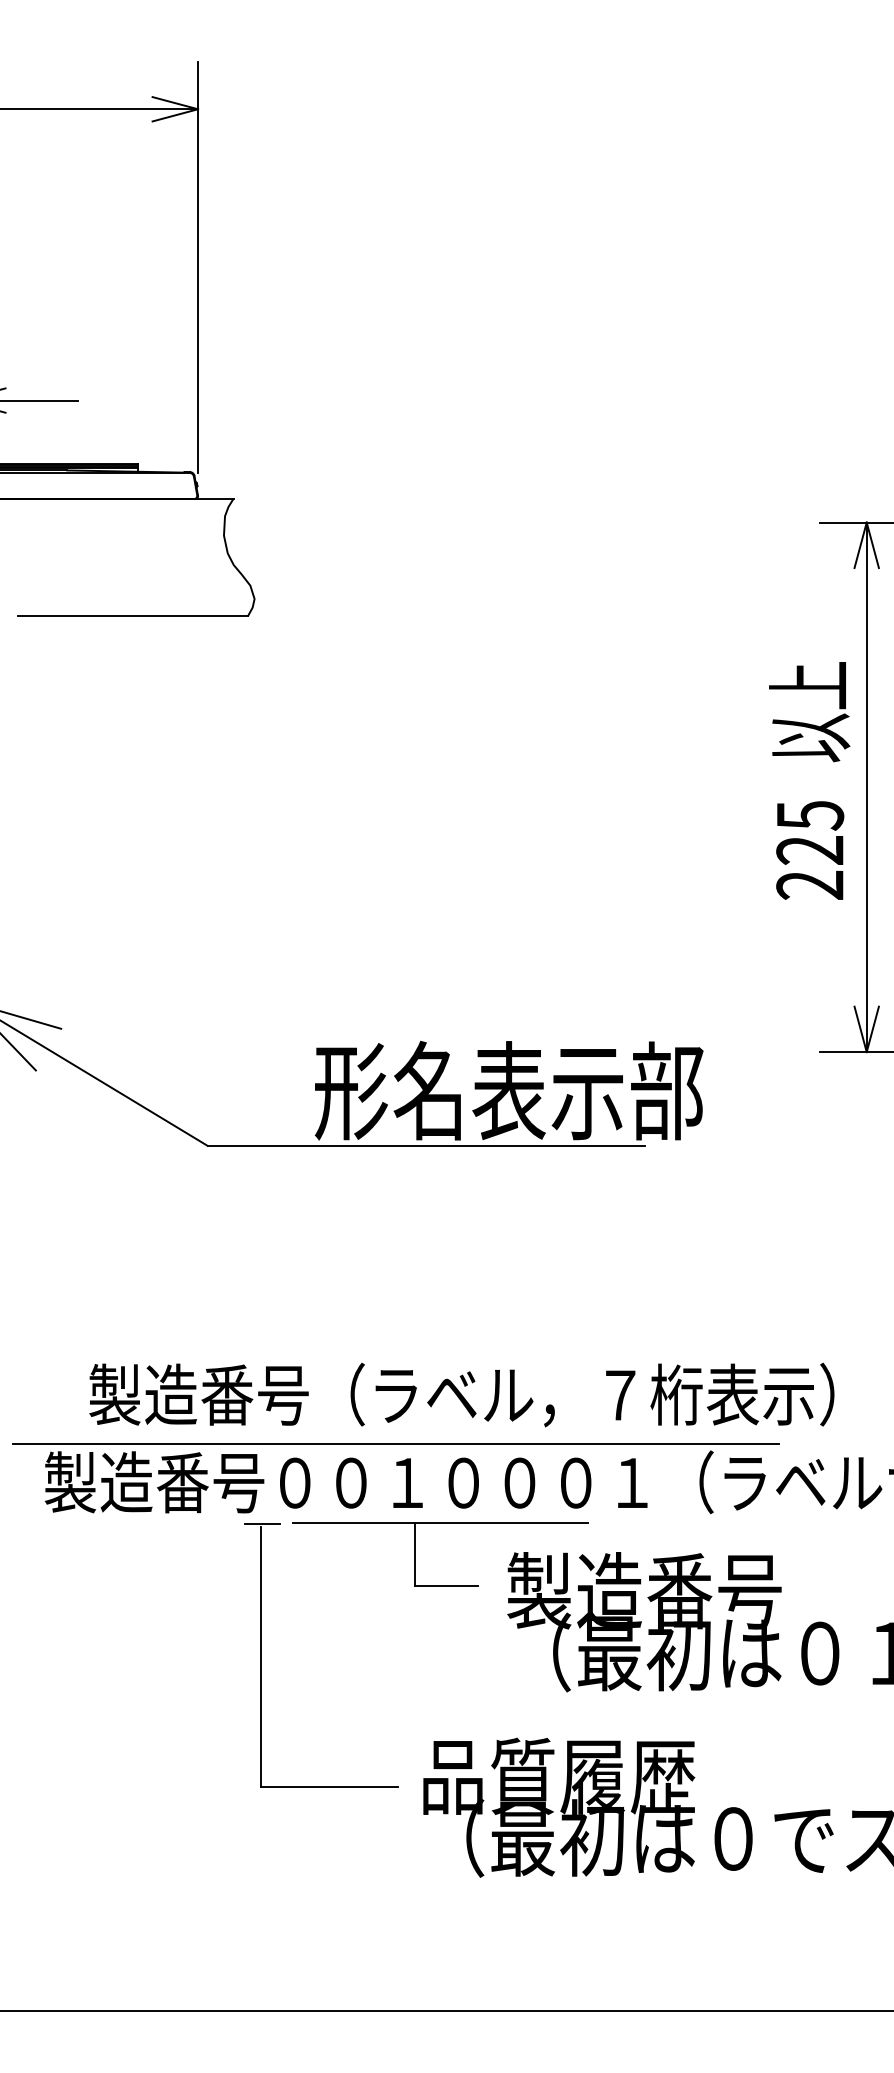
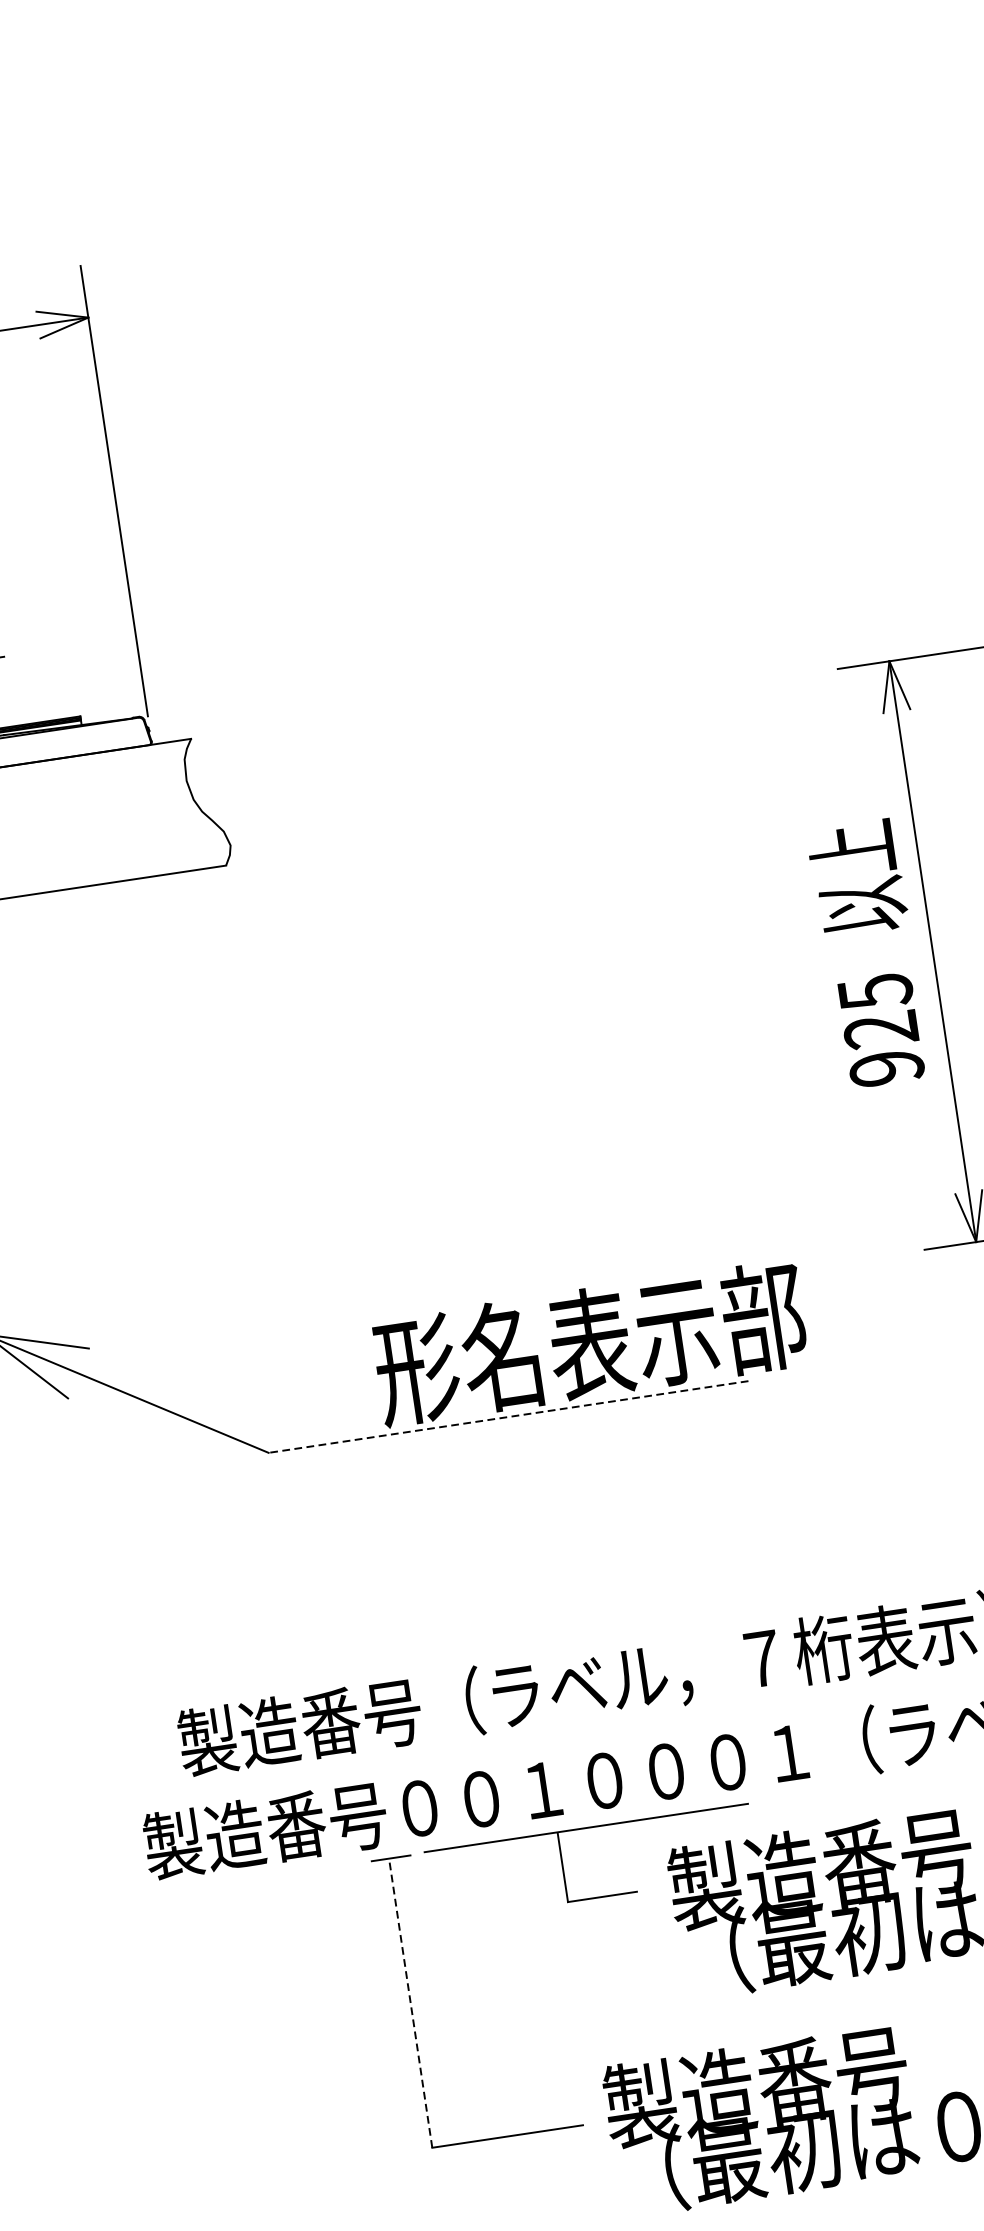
text: (810, 884) -> (887, 1067), 225 -> 925
line: (426, 1145) -> (508, 1416), solid -> dashed
line: (395, 1443) -> (523, 1748), removed
line: (260, 1656) -> (410, 2004), solid -> dashed
text: (557, 1775) -> (755, 2086), 品質履歴 -> 製造番号

